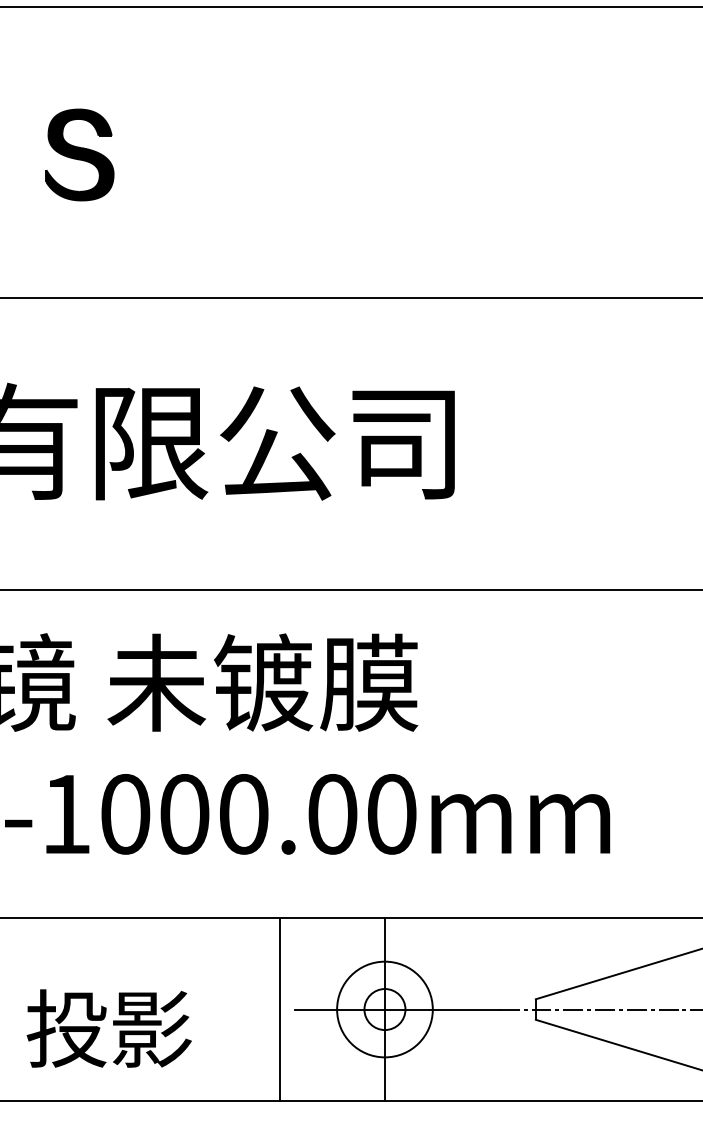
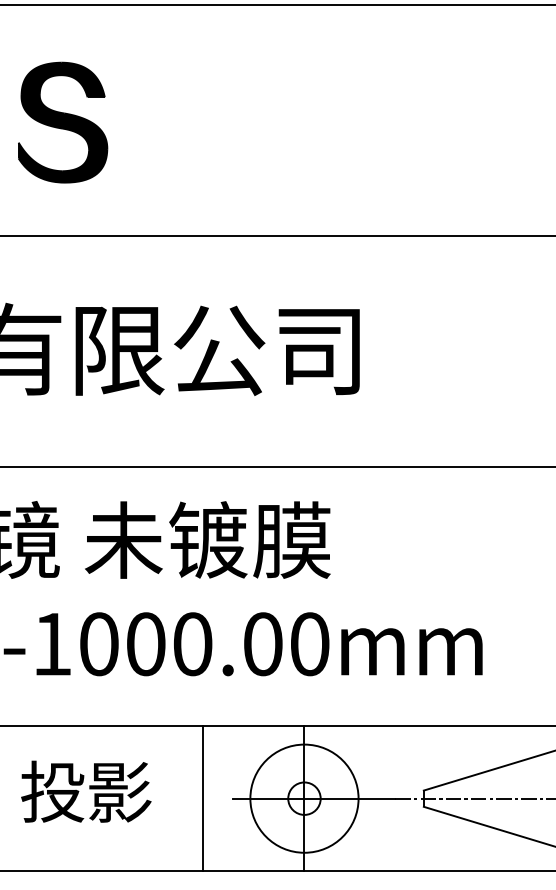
part: (80, 154) -> (63, 122), size x1.67
line: (280, 1009) -> (203, 798), moved
circle: (384, 1009) -> (304, 798), size x1.43
text: (109, 1028) -> (86, 791), moved

